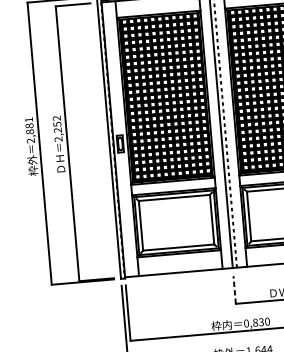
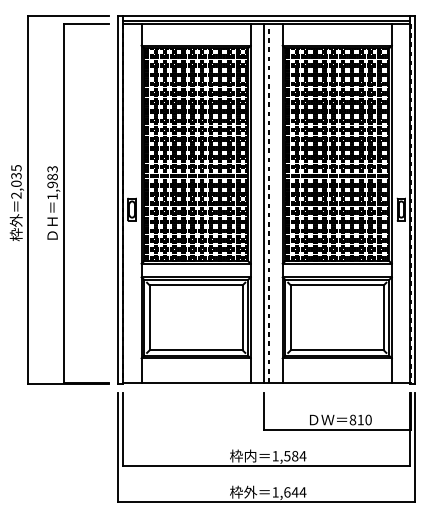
text: (29, 125) -> (16, 175), 2,881 -> 2,035
text: (57, 128) -> (52, 182), 2,252 -> 1,983
line: (234, 289) -> (264, 410), dashed -> solid
text: (257, 322) -> (289, 455), 0,830 -> 1,584

